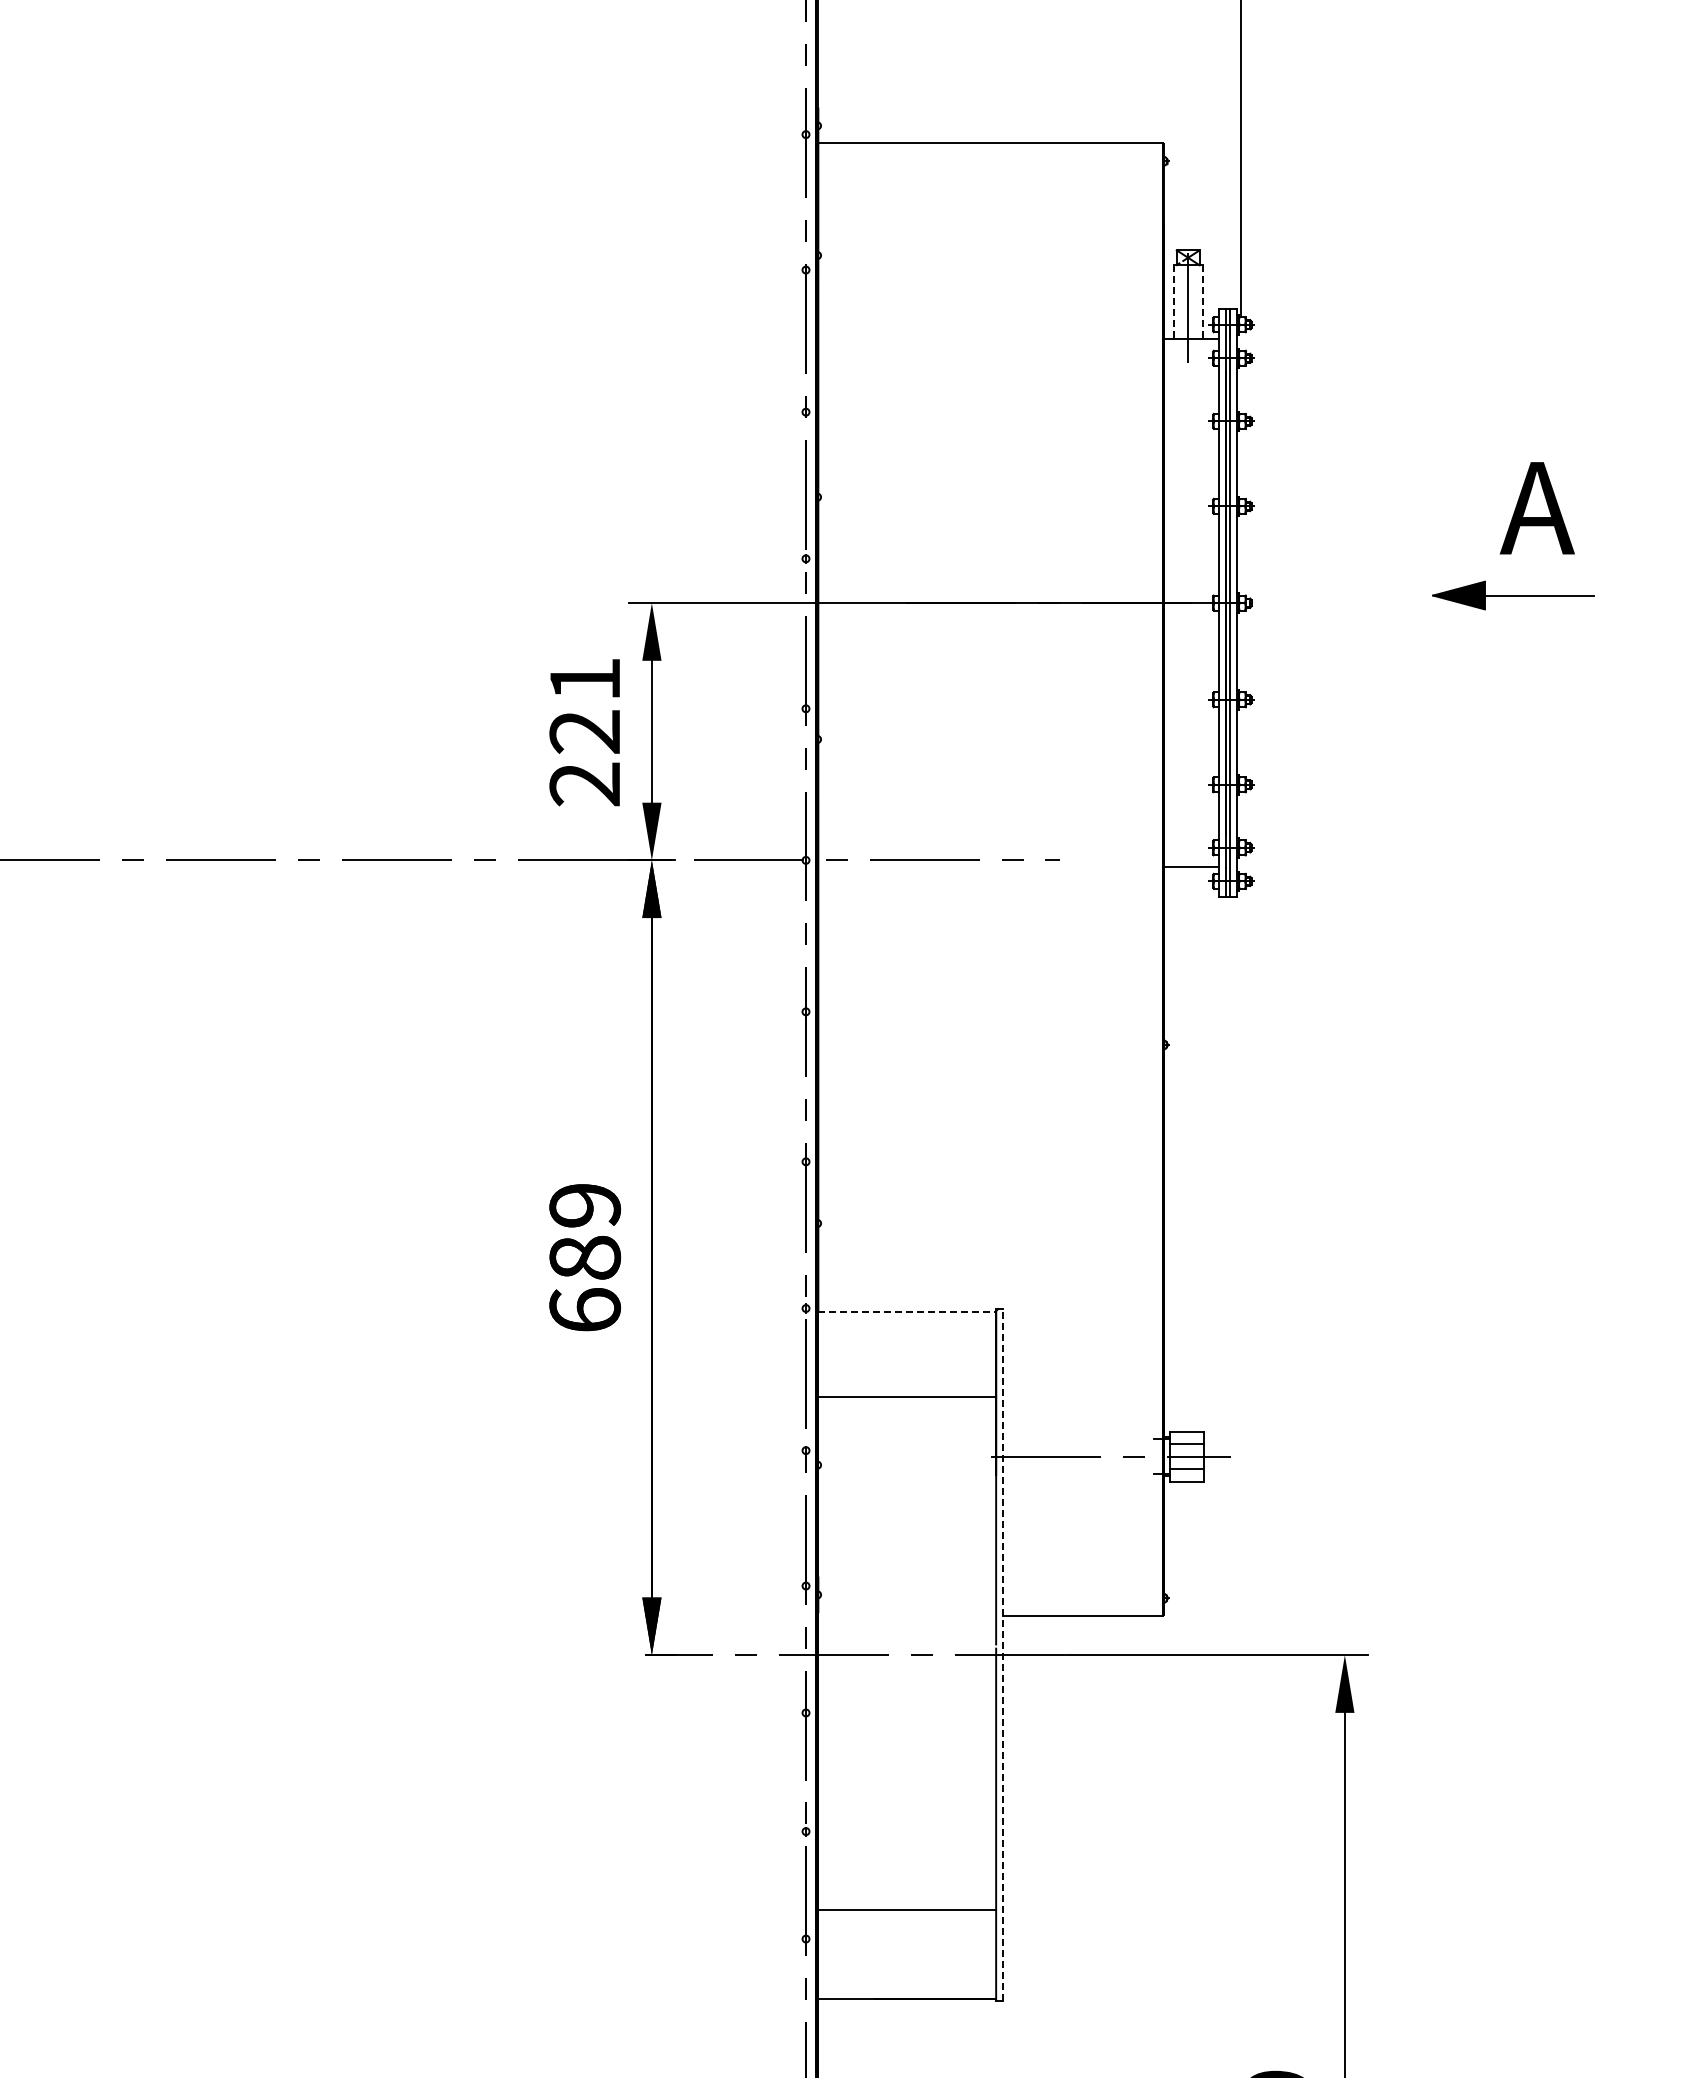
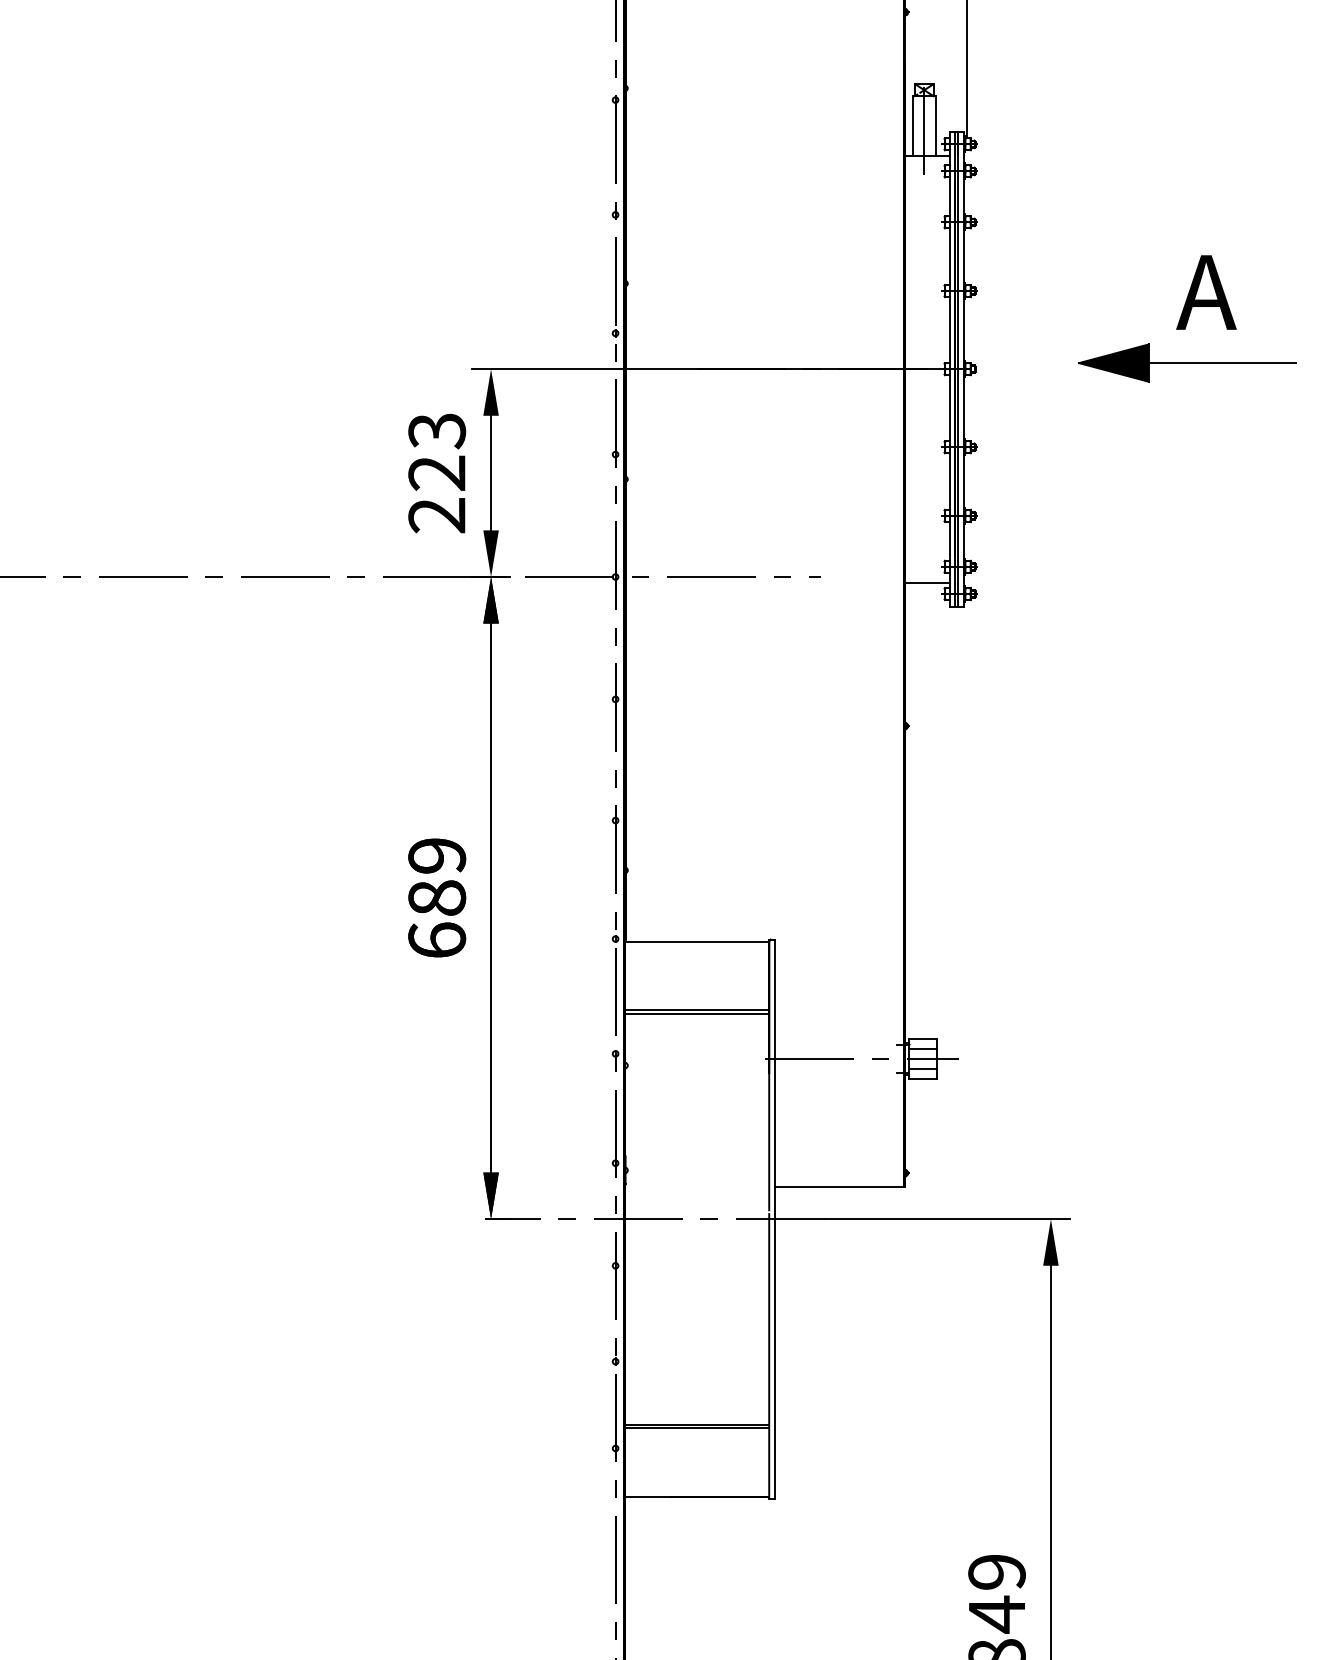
line: (1173, 302) -> (912, 126), dashed -> solid
line: (1202, 302) -> (935, 126), dashed -> solid
part: (1513, 595) -> (1187, 363), size x1.67
text: (584, 680) -> (436, 431), 221 -> 223
line: (907, 1311) -> (697, 941), dashed -> solid
line: (906, 1400) -> (696, 1013), added
line: (1003, 1654) -> (775, 1218), dashed -> solid
line: (906, 1913) -> (696, 1427), added

